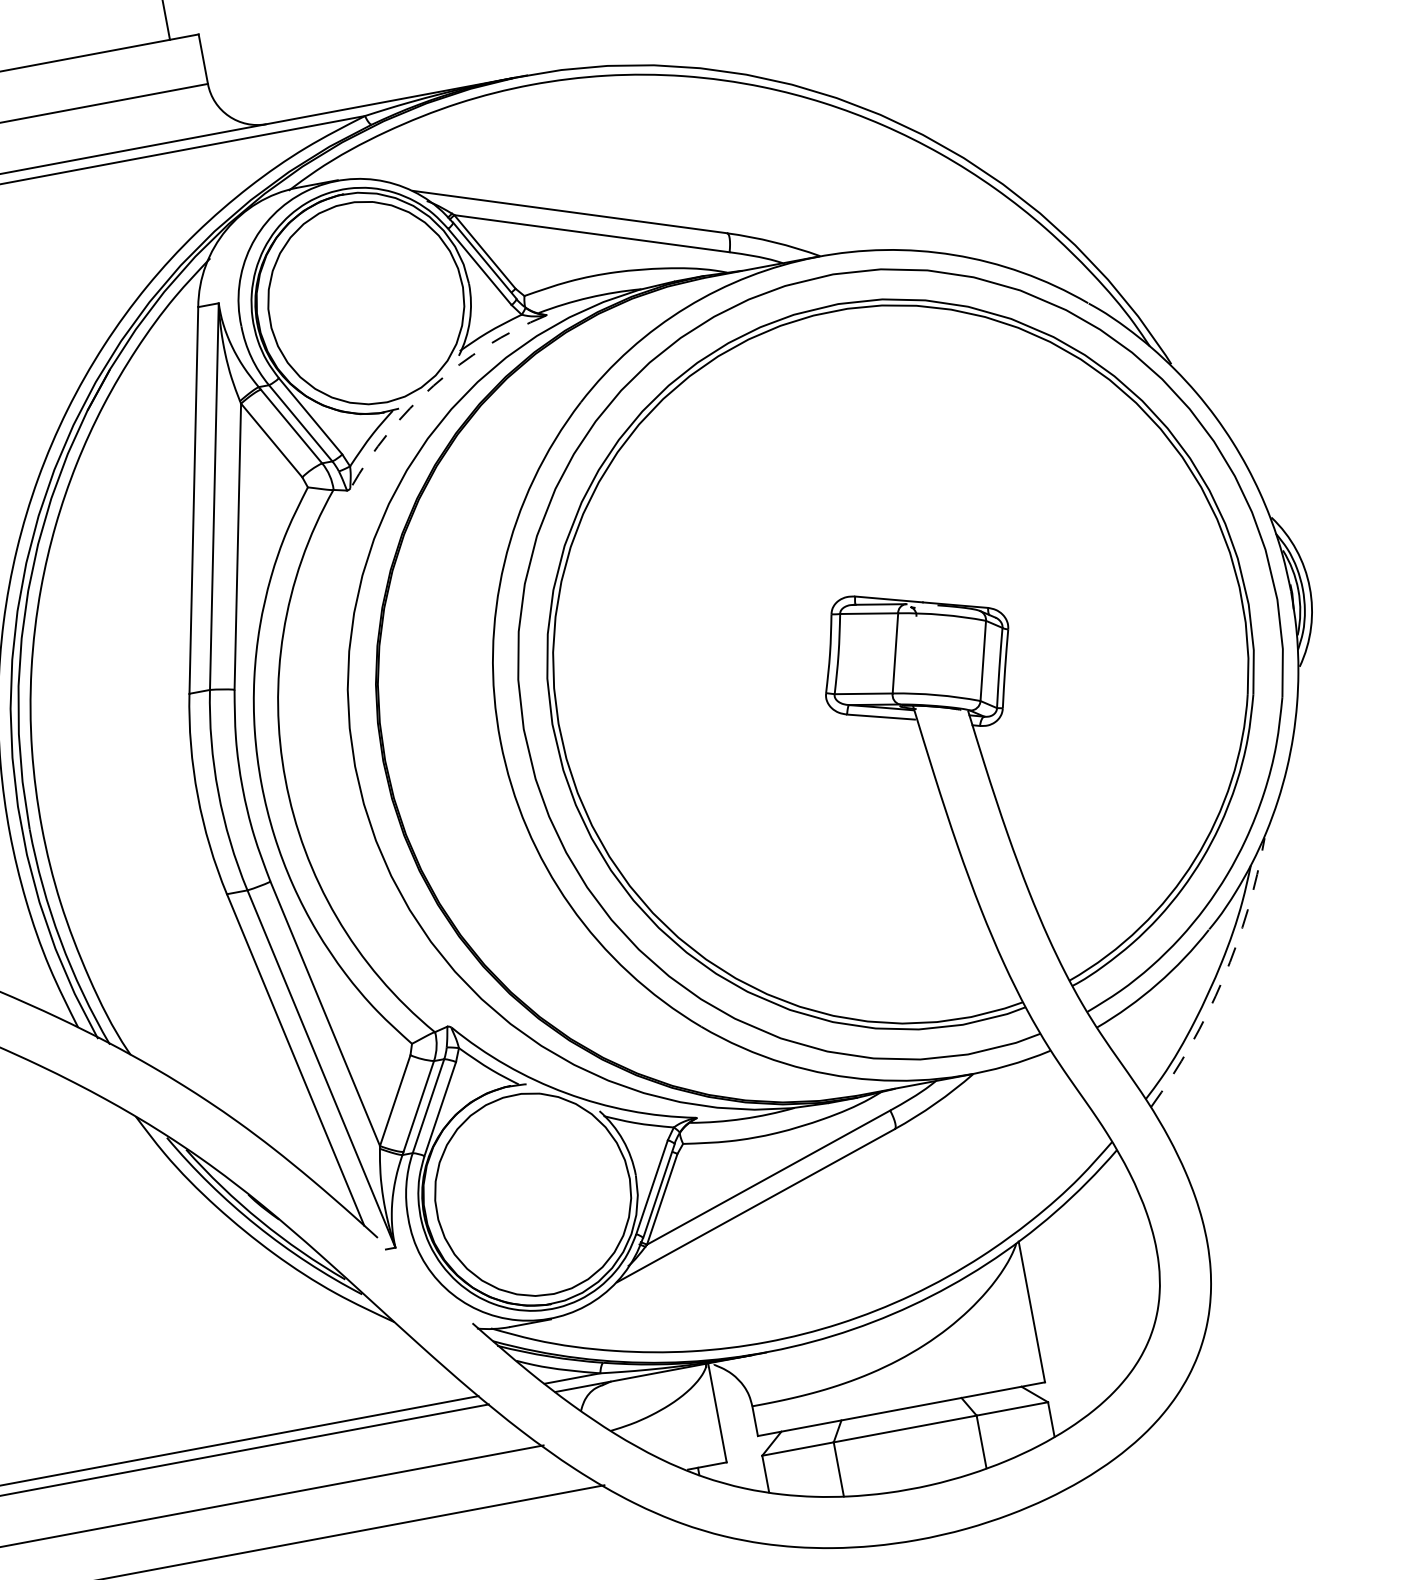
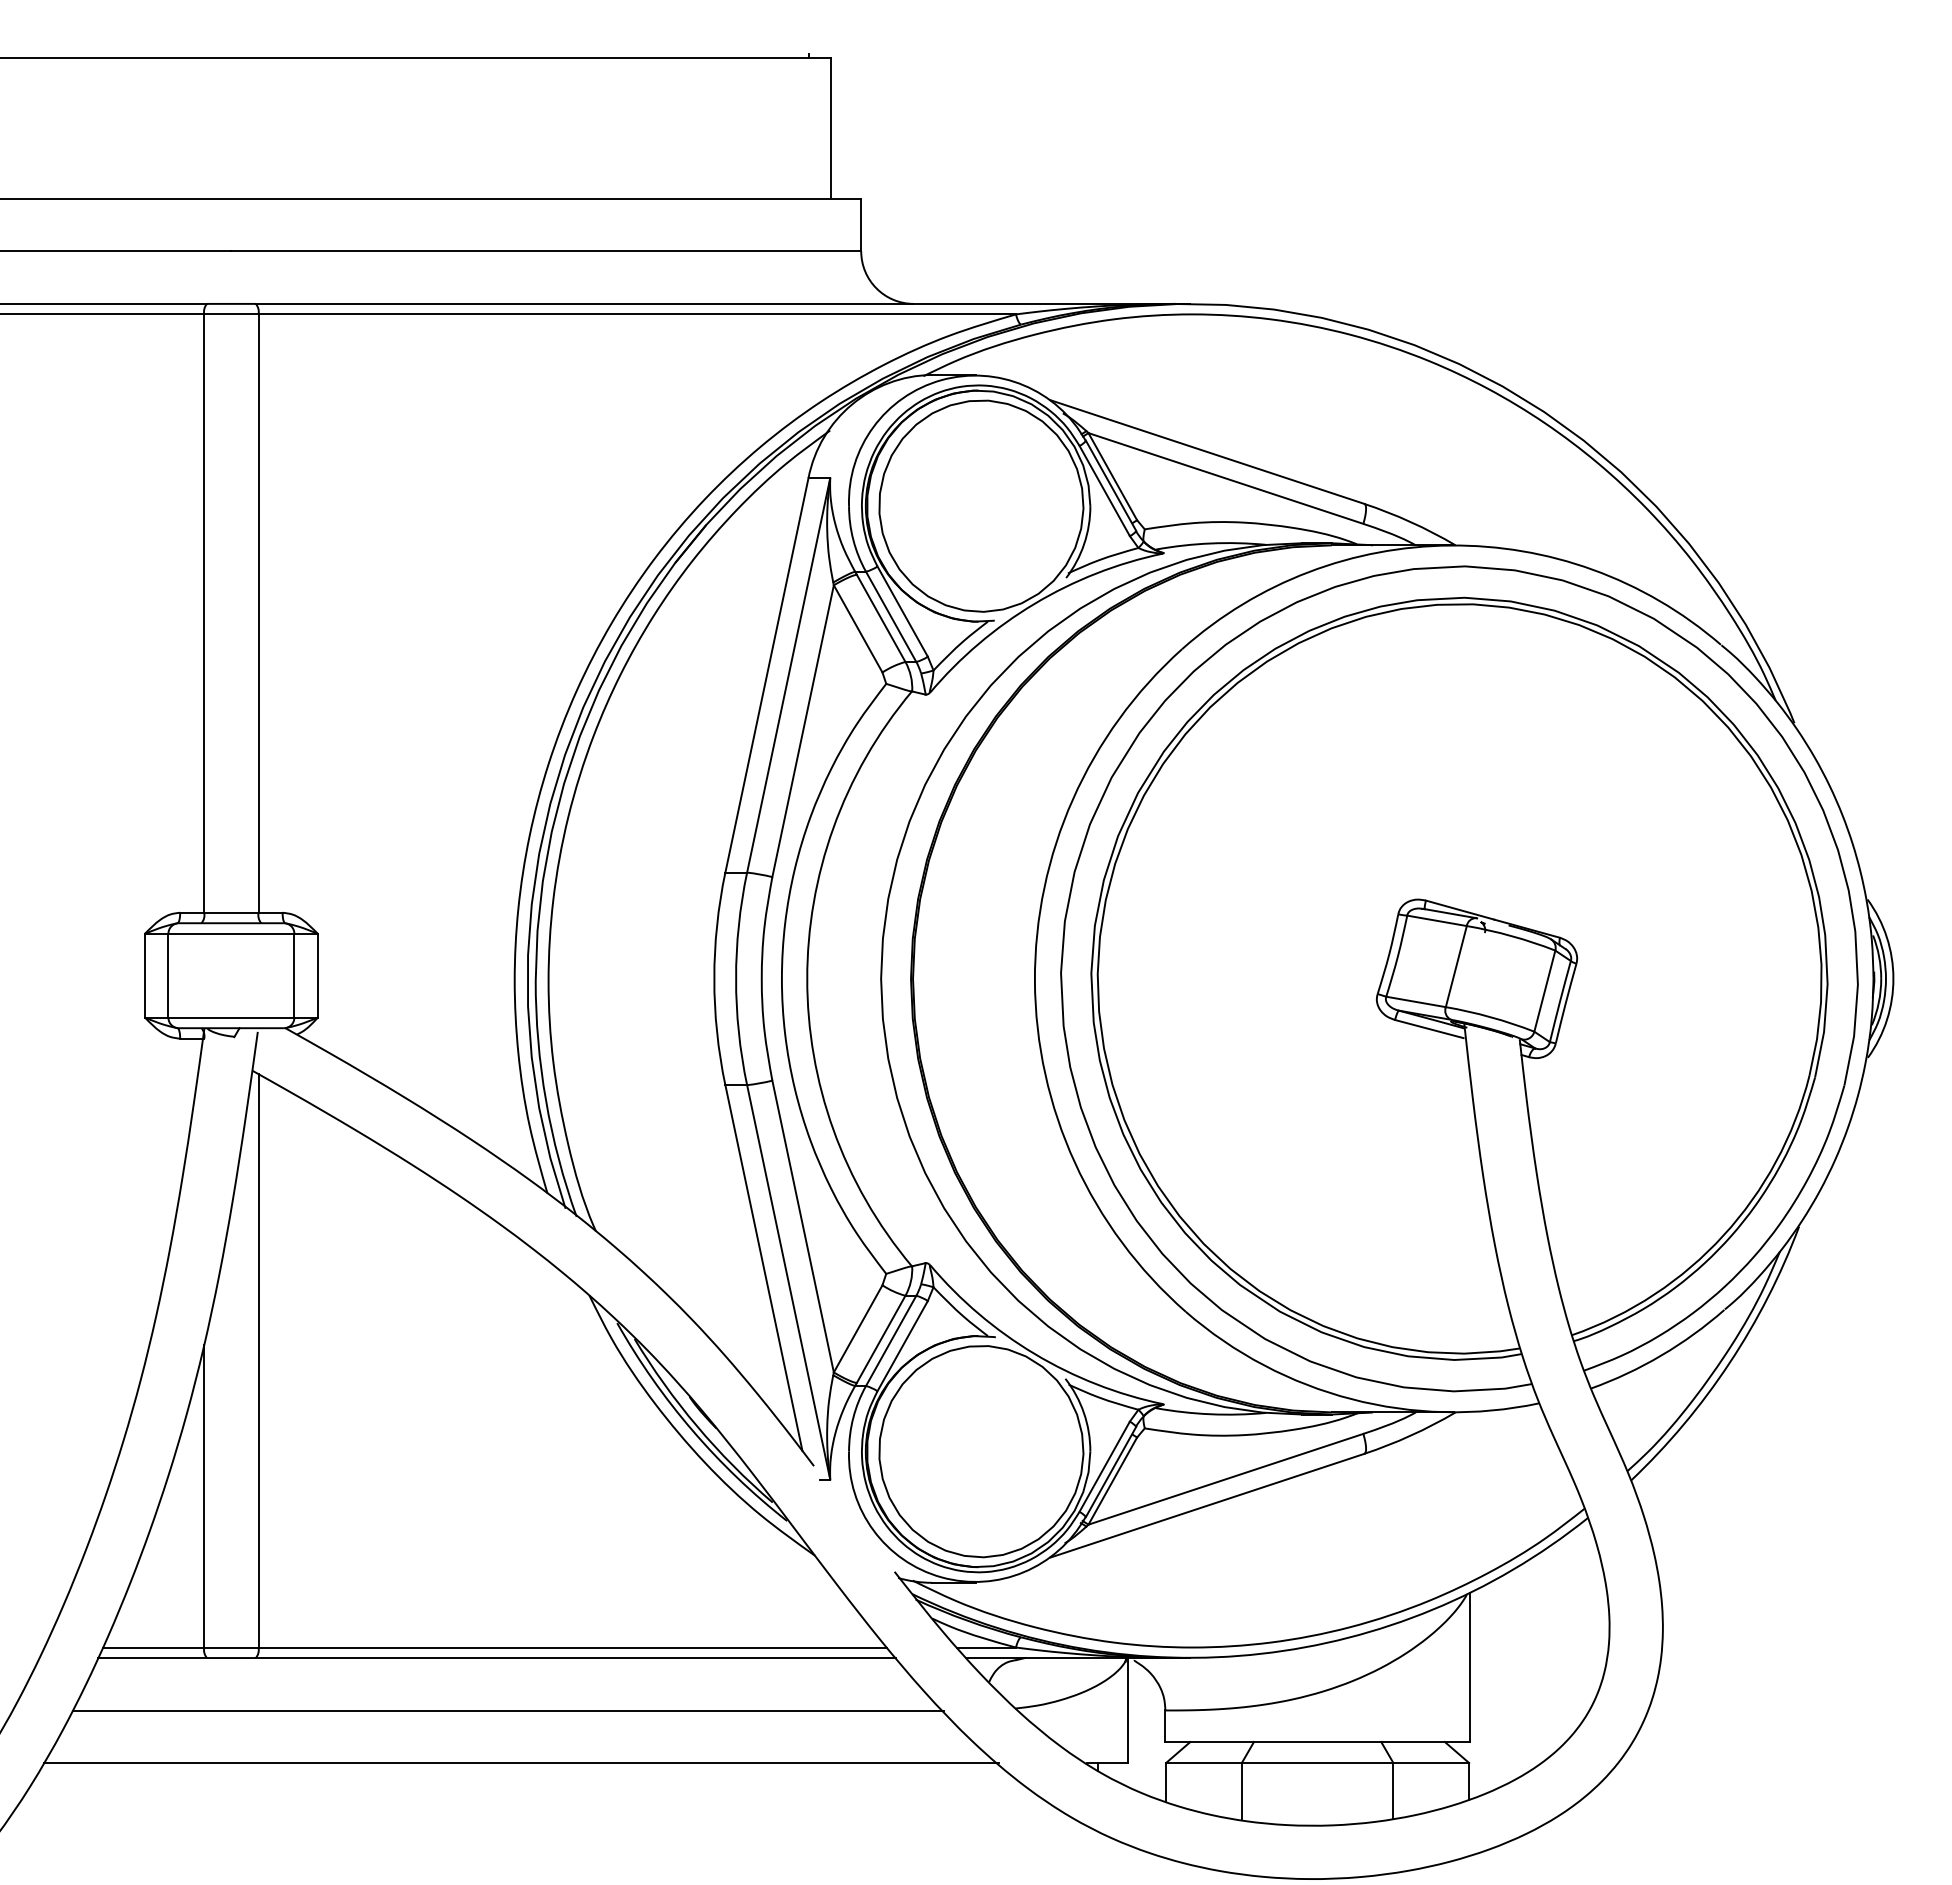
arc: (433, 385) -> (1034, 603), dashed -> solid
arc: (1223, 979) -> (1729, 1363), dashed -> solid

